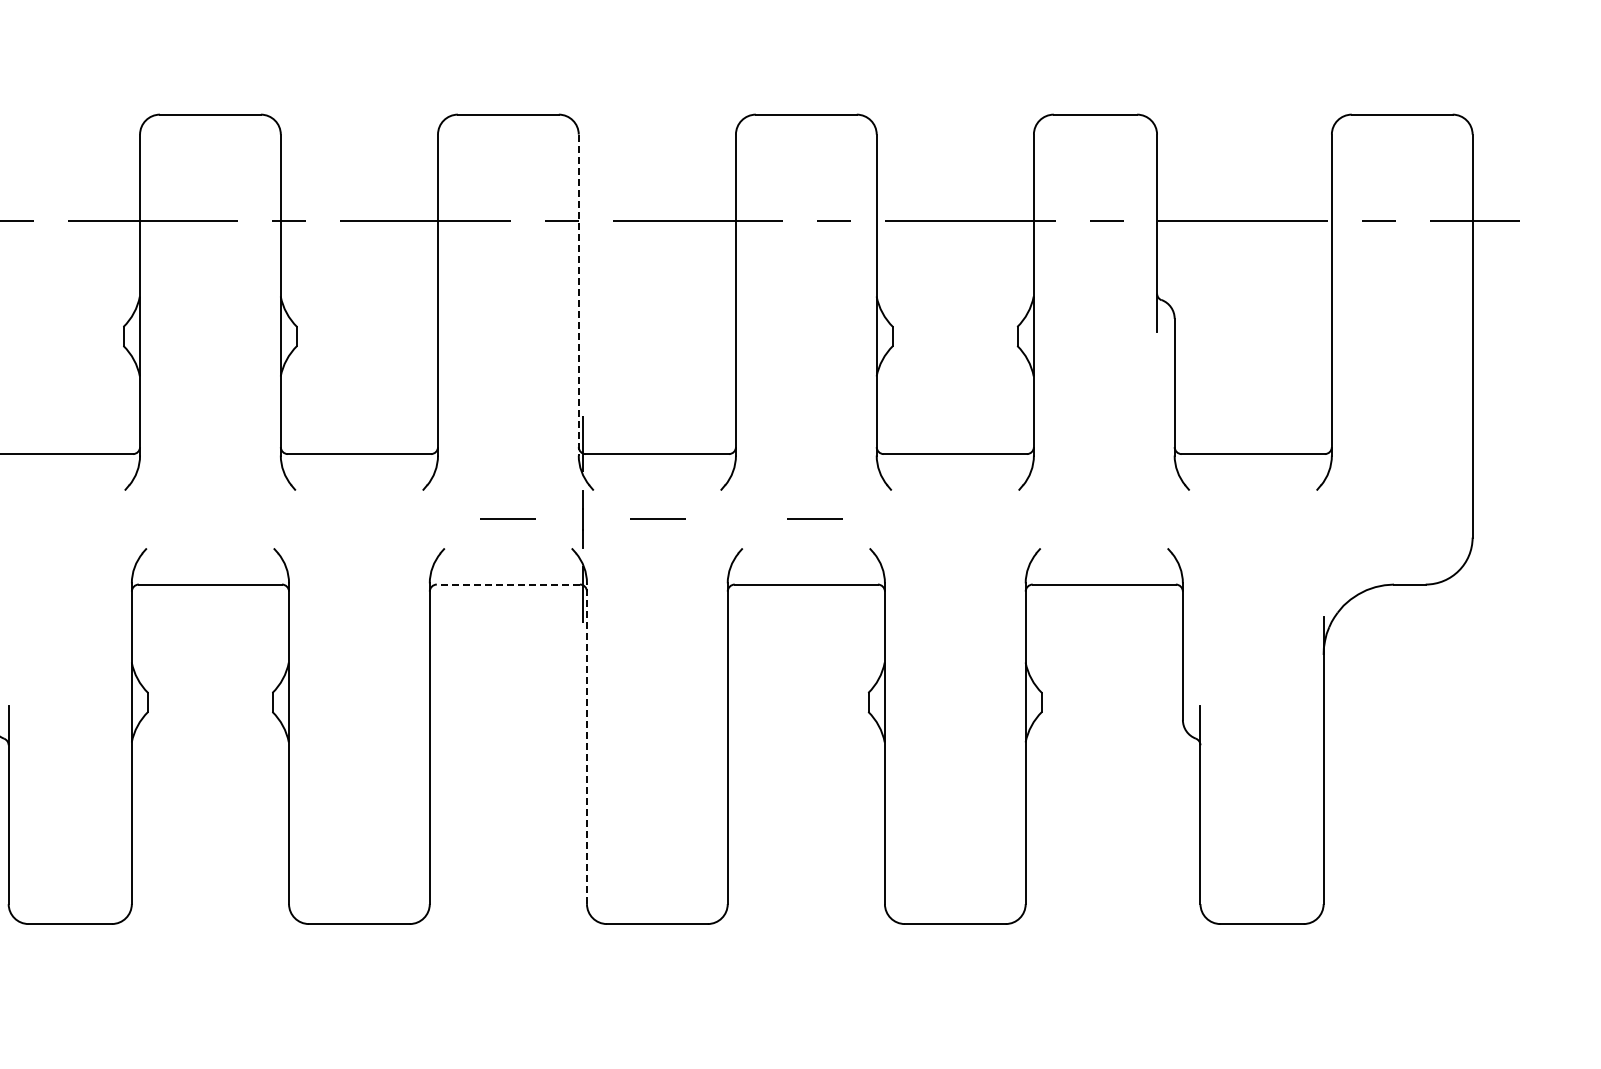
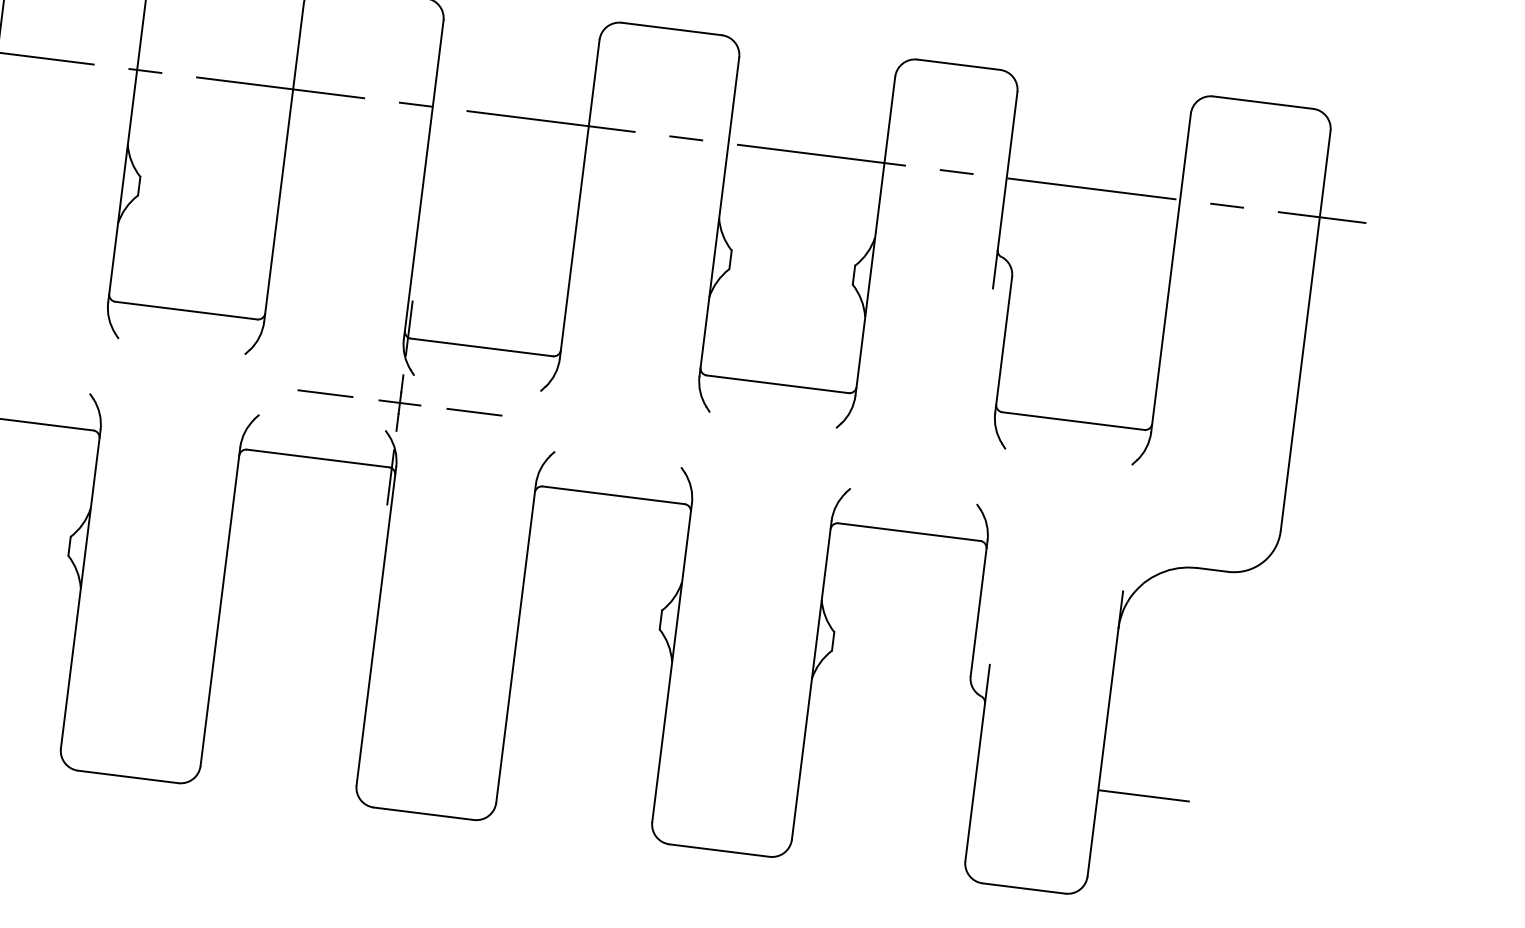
line: (578, 295) -> (423, 180), dashed -> solid
line: (814, 518) -> (630, 430), removed
line: (582, 519) -> (399, 403), added
line: (508, 584) -> (318, 458), dashed -> solid
line: (586, 743) -> (375, 625), dashed -> solid
line: (1369, 817) -> (1143, 796), added

